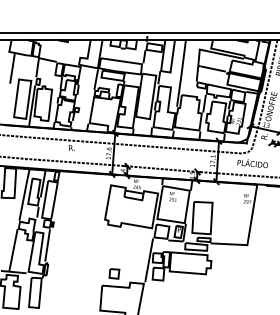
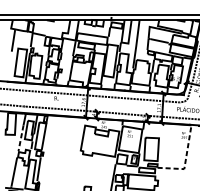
line: (22, 203) -> (20, 138), solid -> dashed
line: (249, 233) -> (185, 160), solid -> dashed

